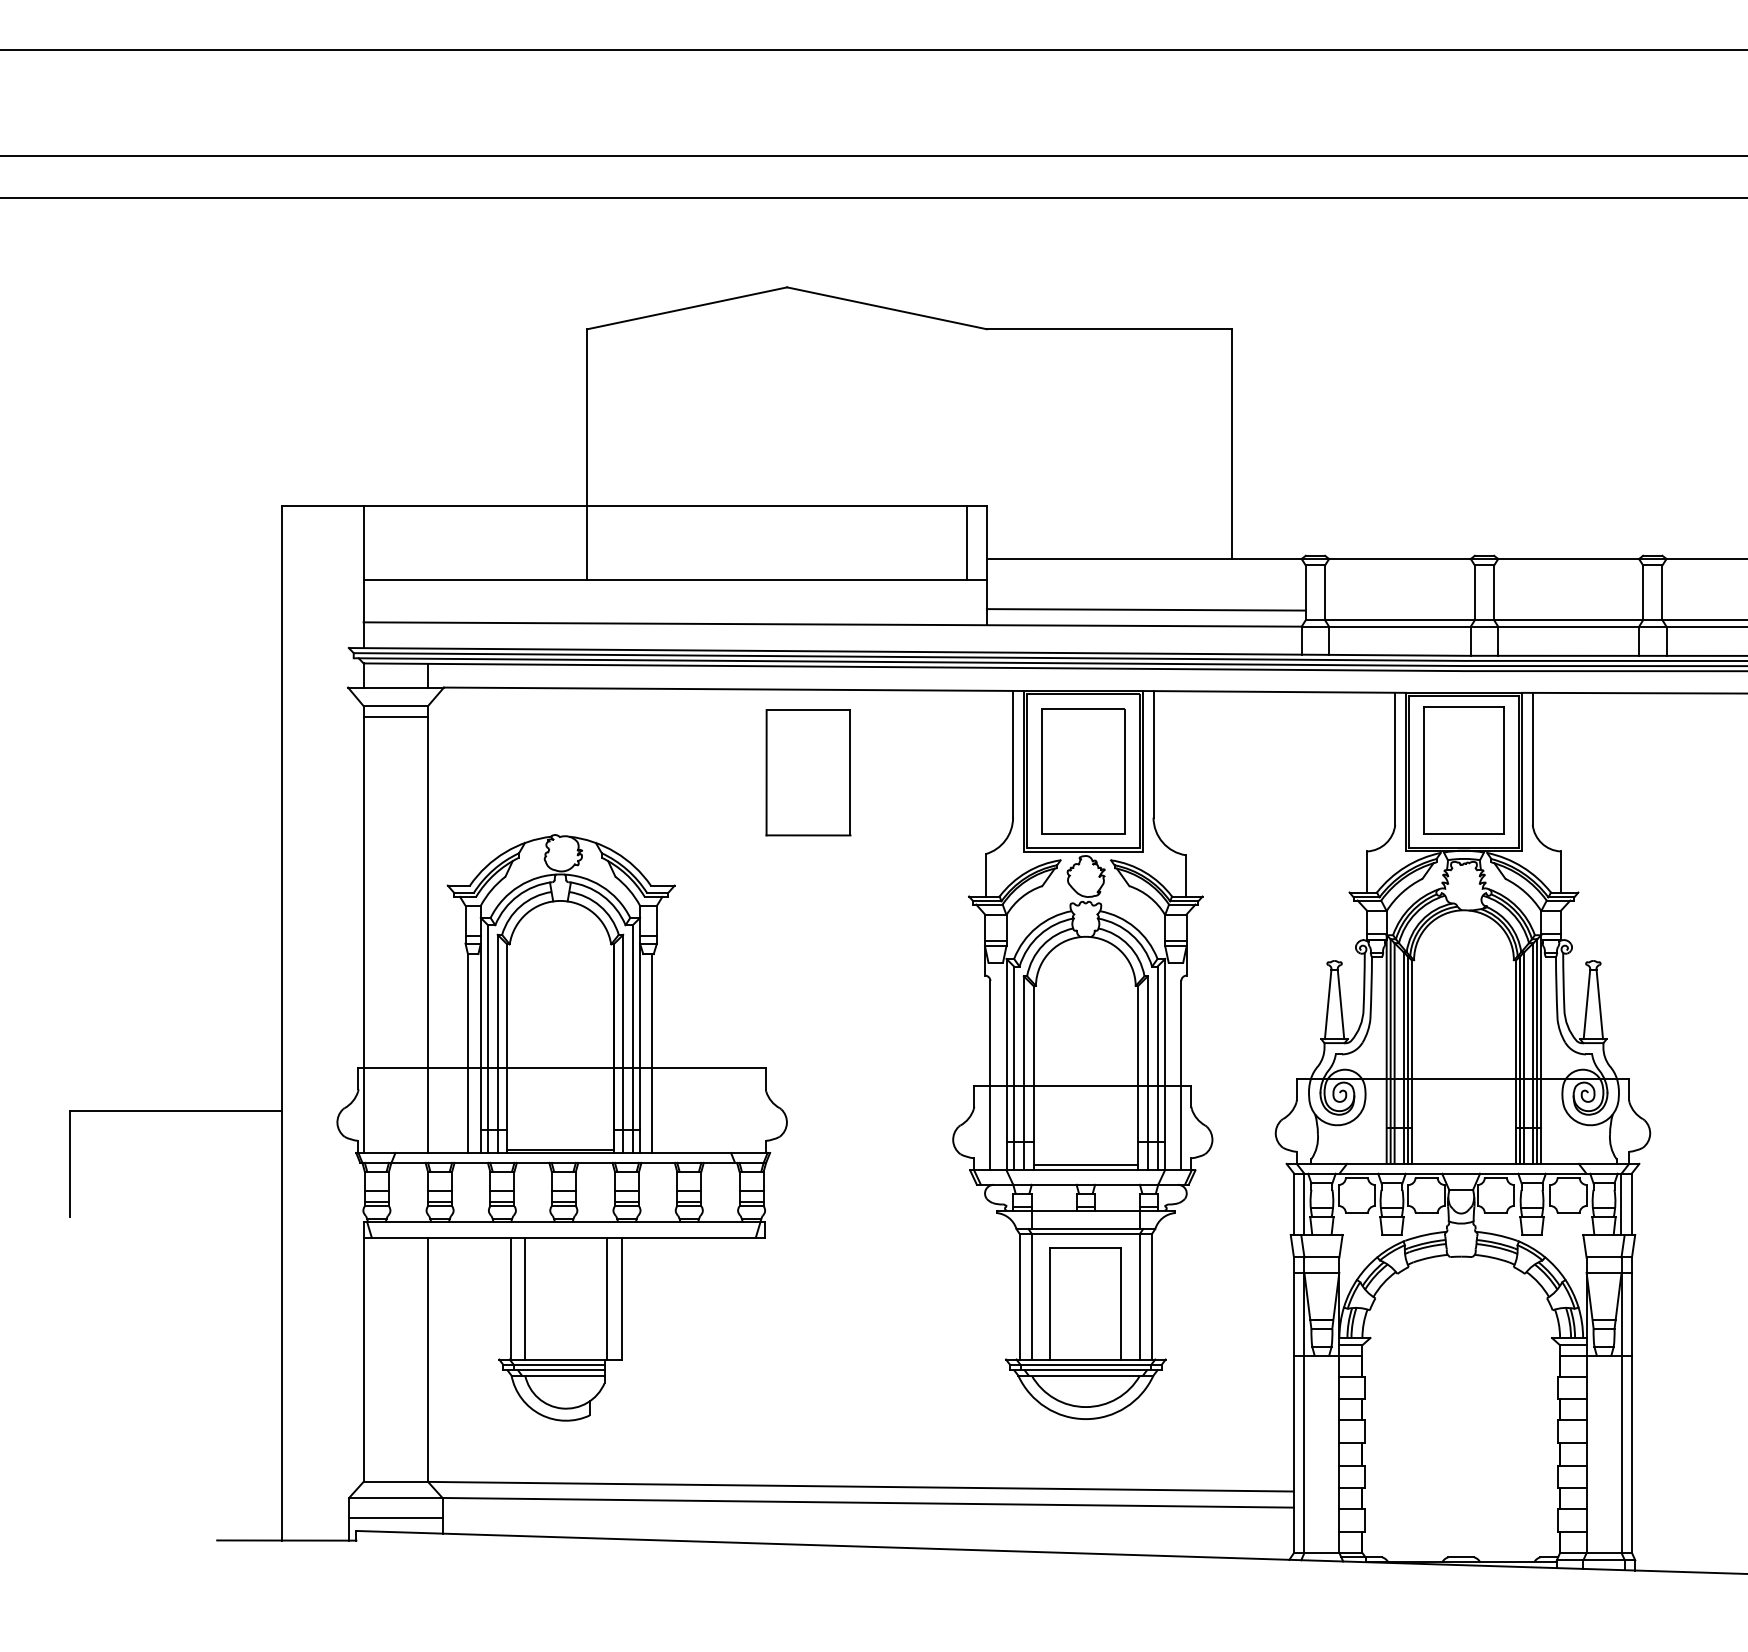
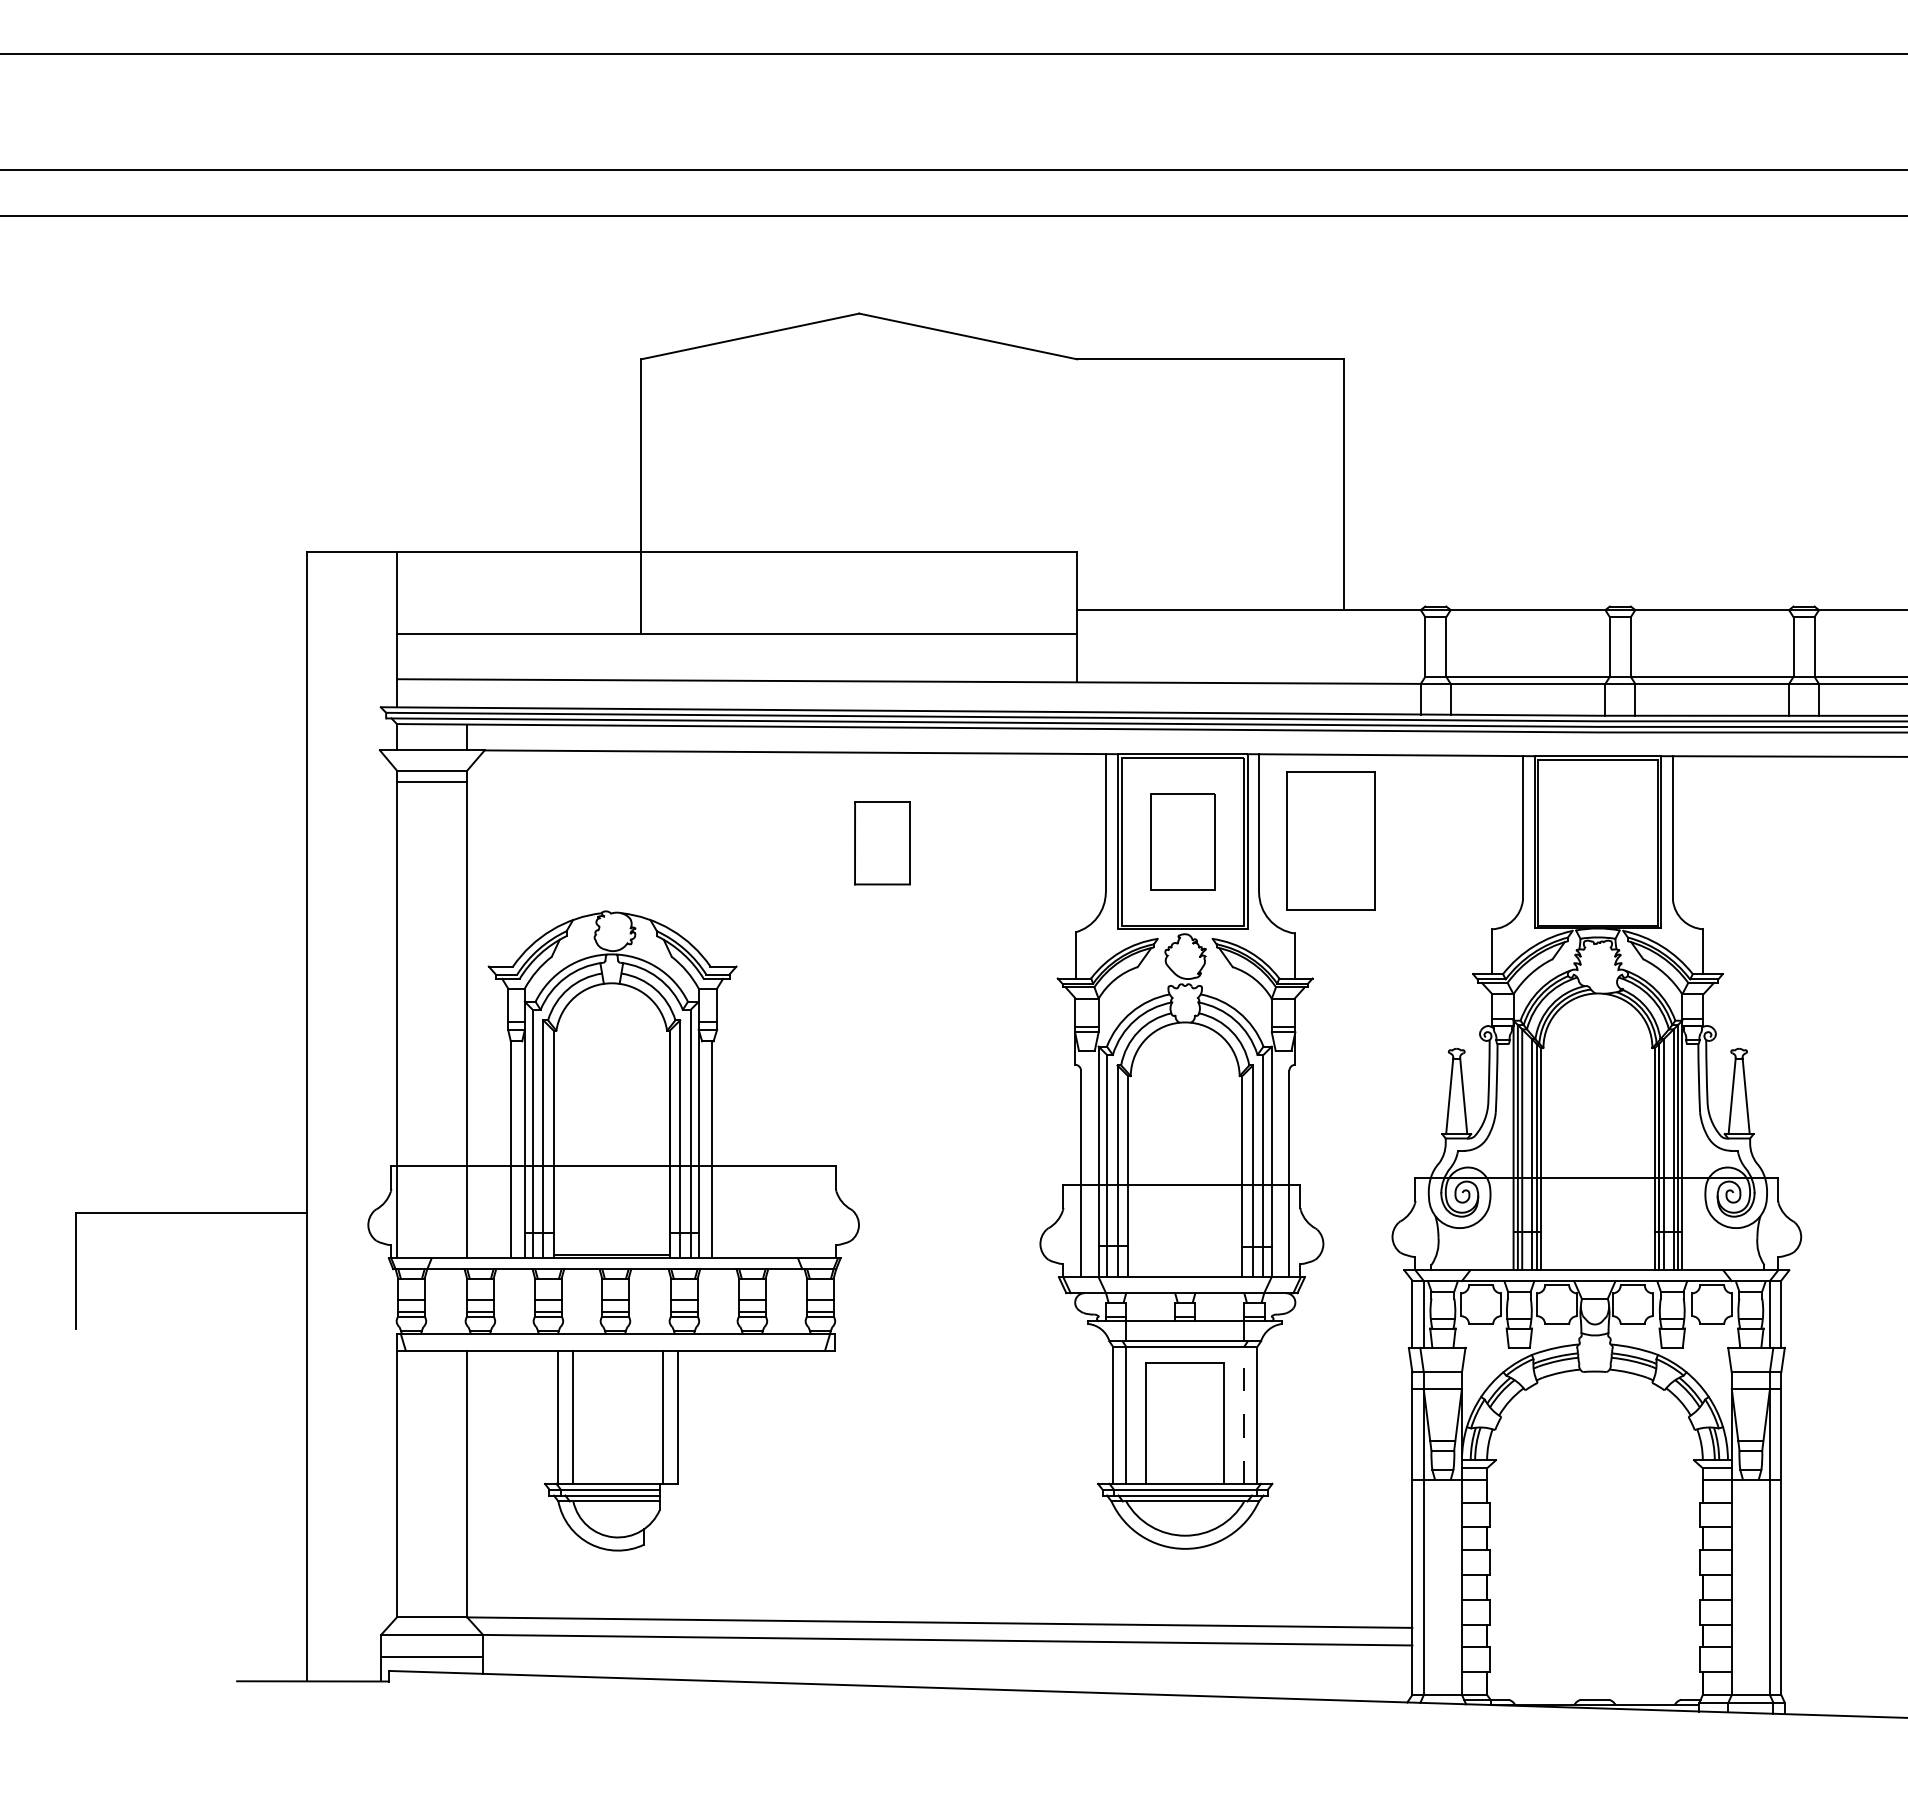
line: (966, 542) -> (1055, 592), removed
line: (1146, 609) -> (1251, 665), removed
part: (1463, 770) -> (1330, 840), moved
part: (1083, 771) -> (1182, 841), size x0.7
part: (808, 772) -> (882, 843), size x0.6
line: (1086, 1164) -> (1185, 1271), removed
line: (1140, 1296) -> (1244, 1415), solid -> dashed

